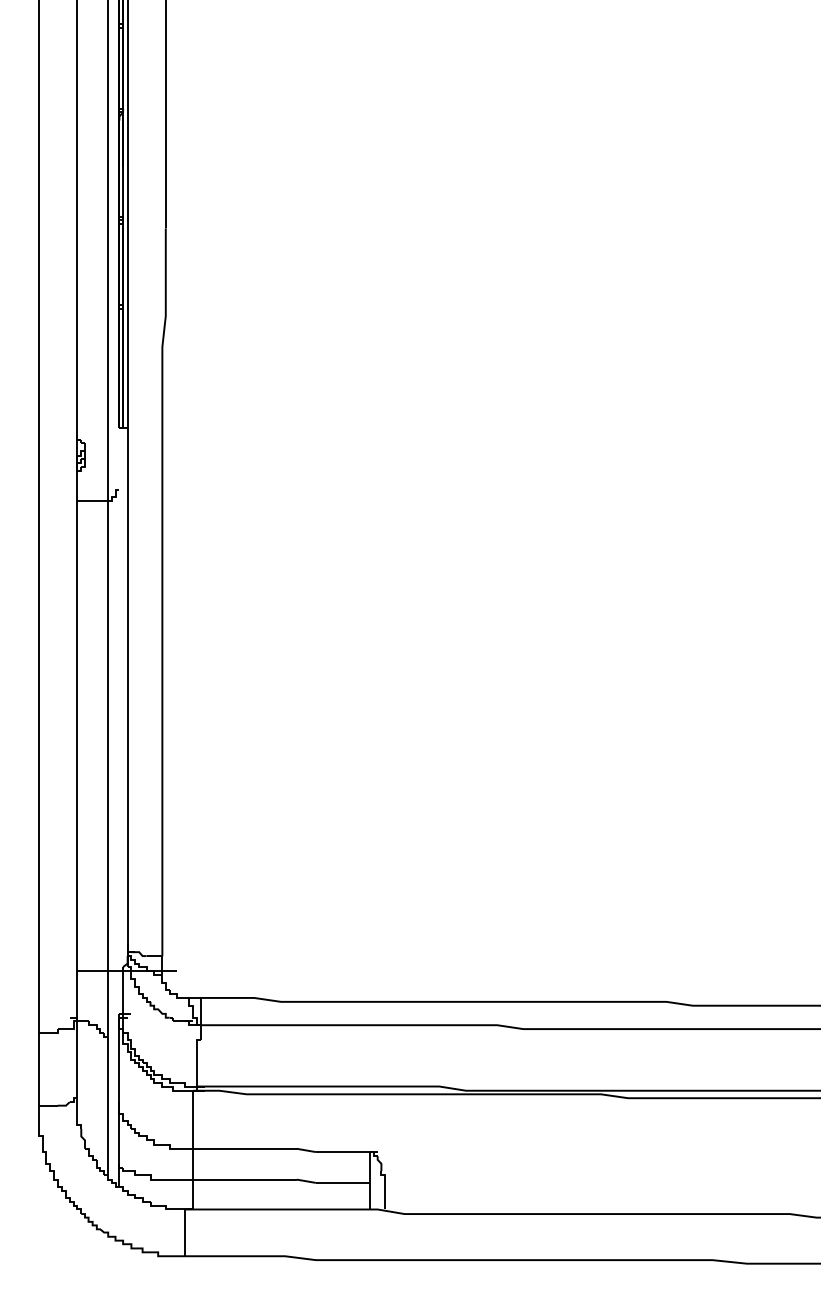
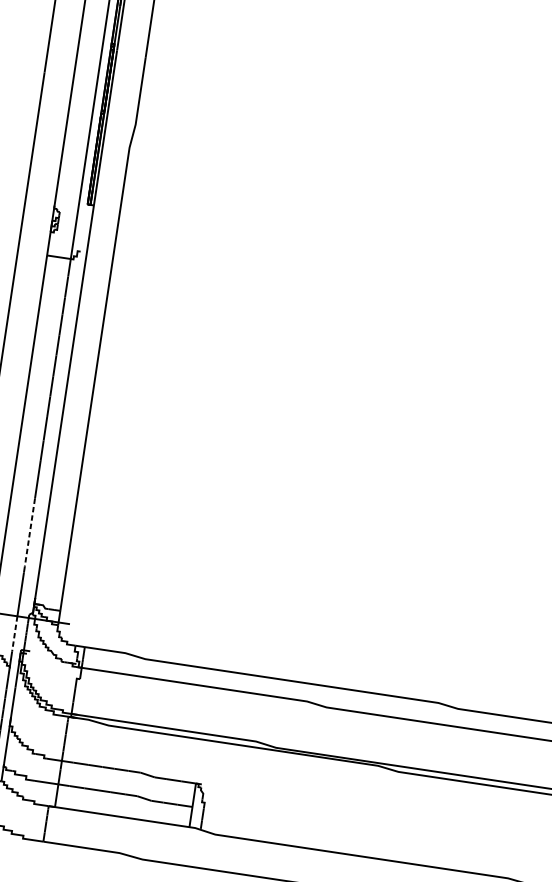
line: (108, 861) -> (30, 532), solid -> dashed
line: (108, 995) -> (14, 634), solid -> dashed

